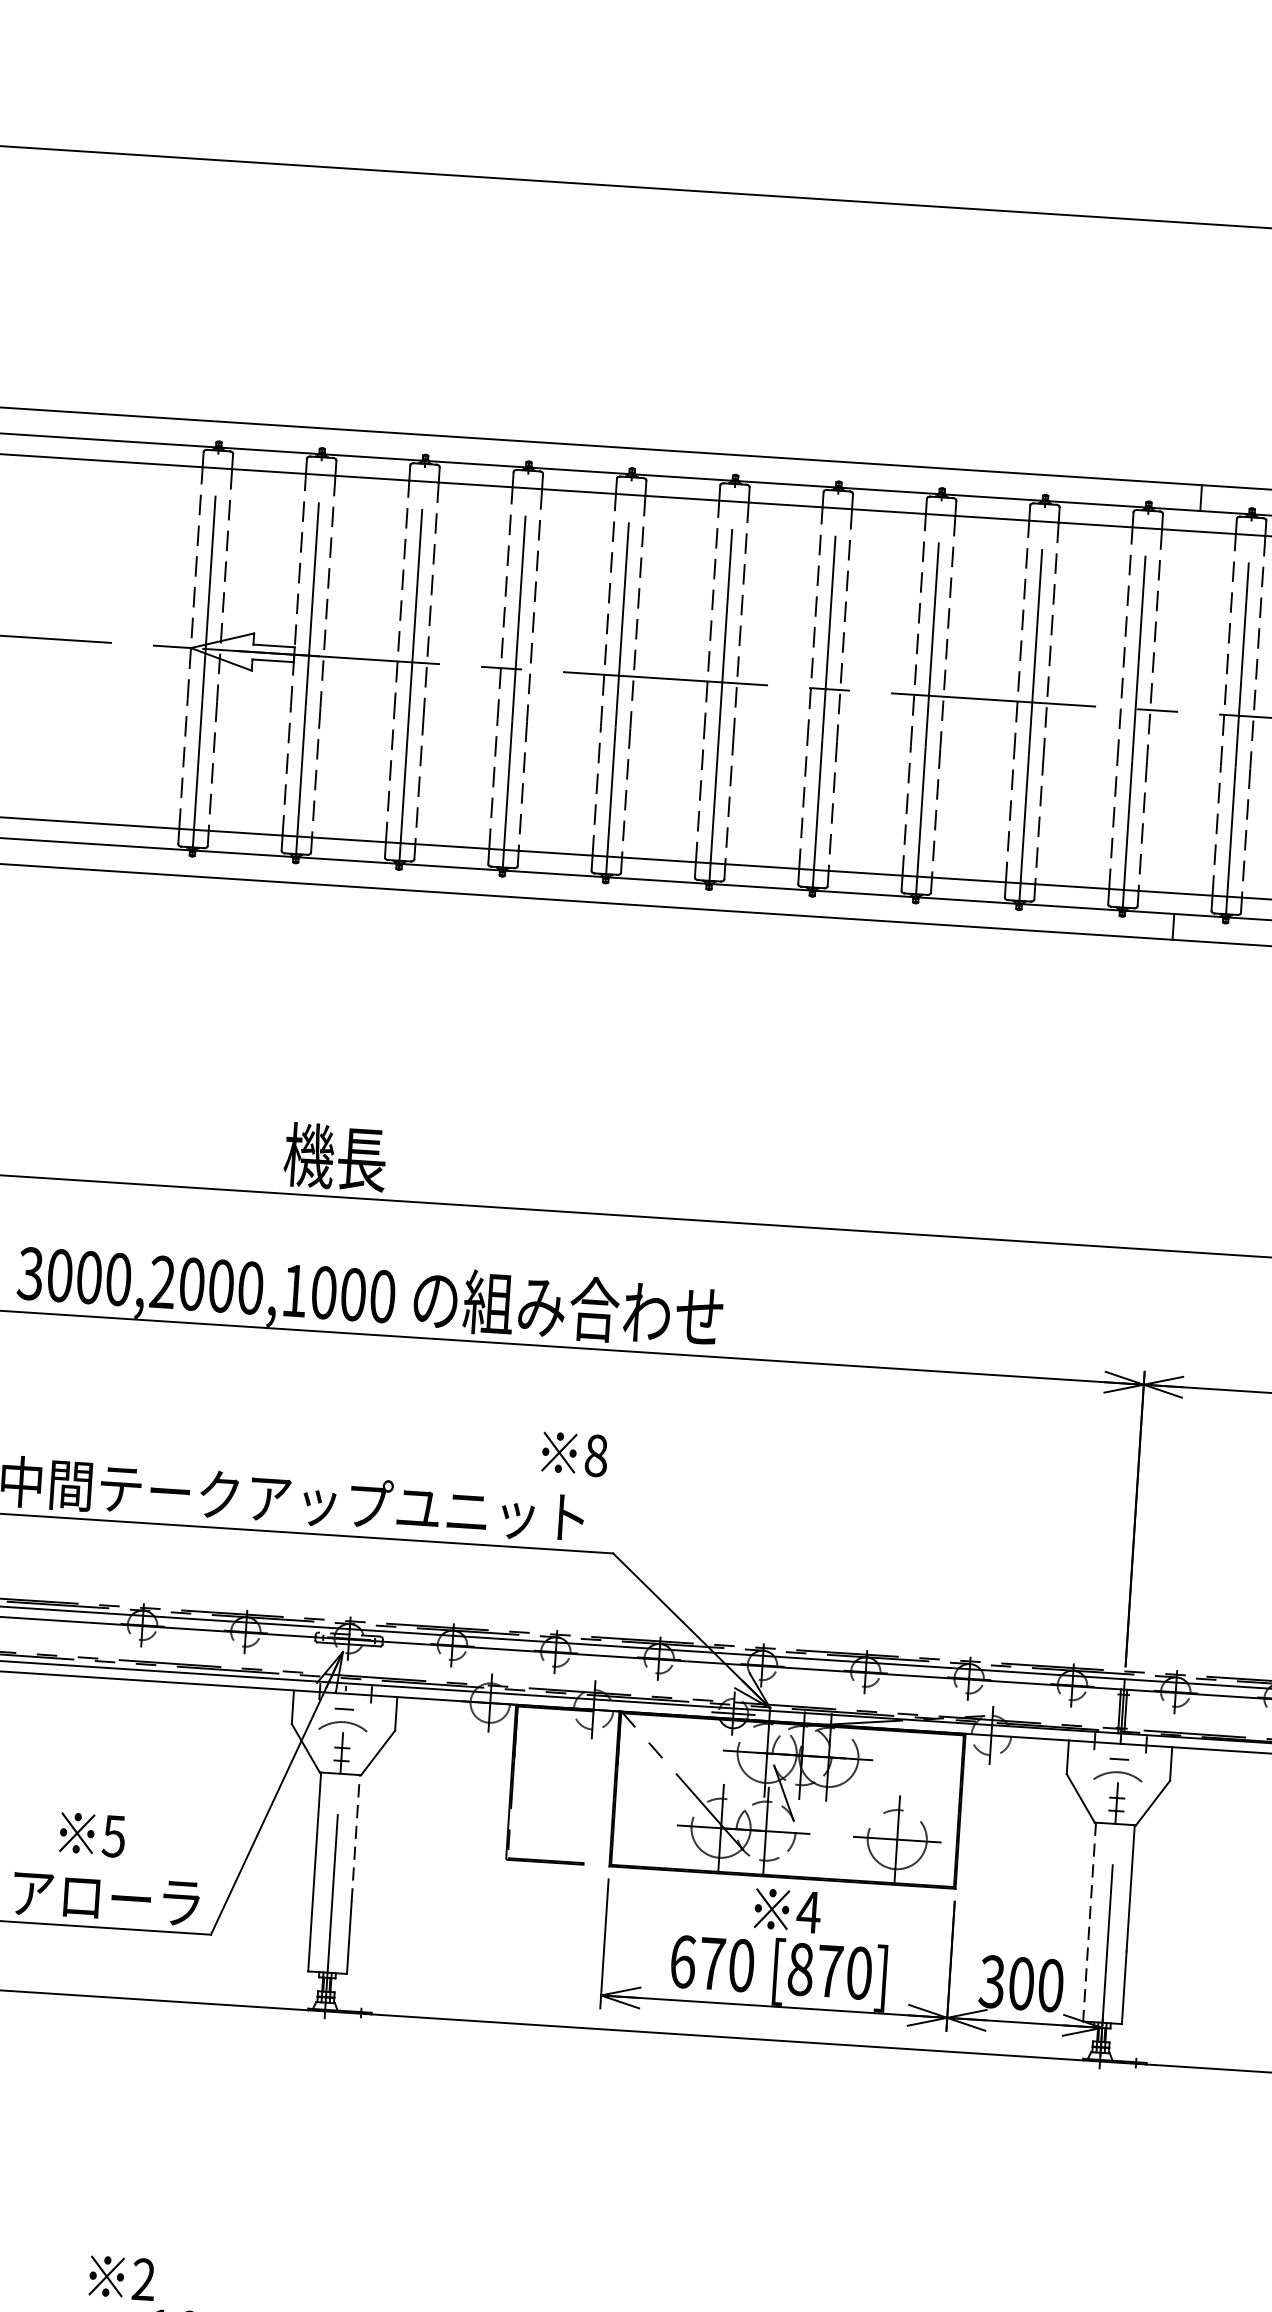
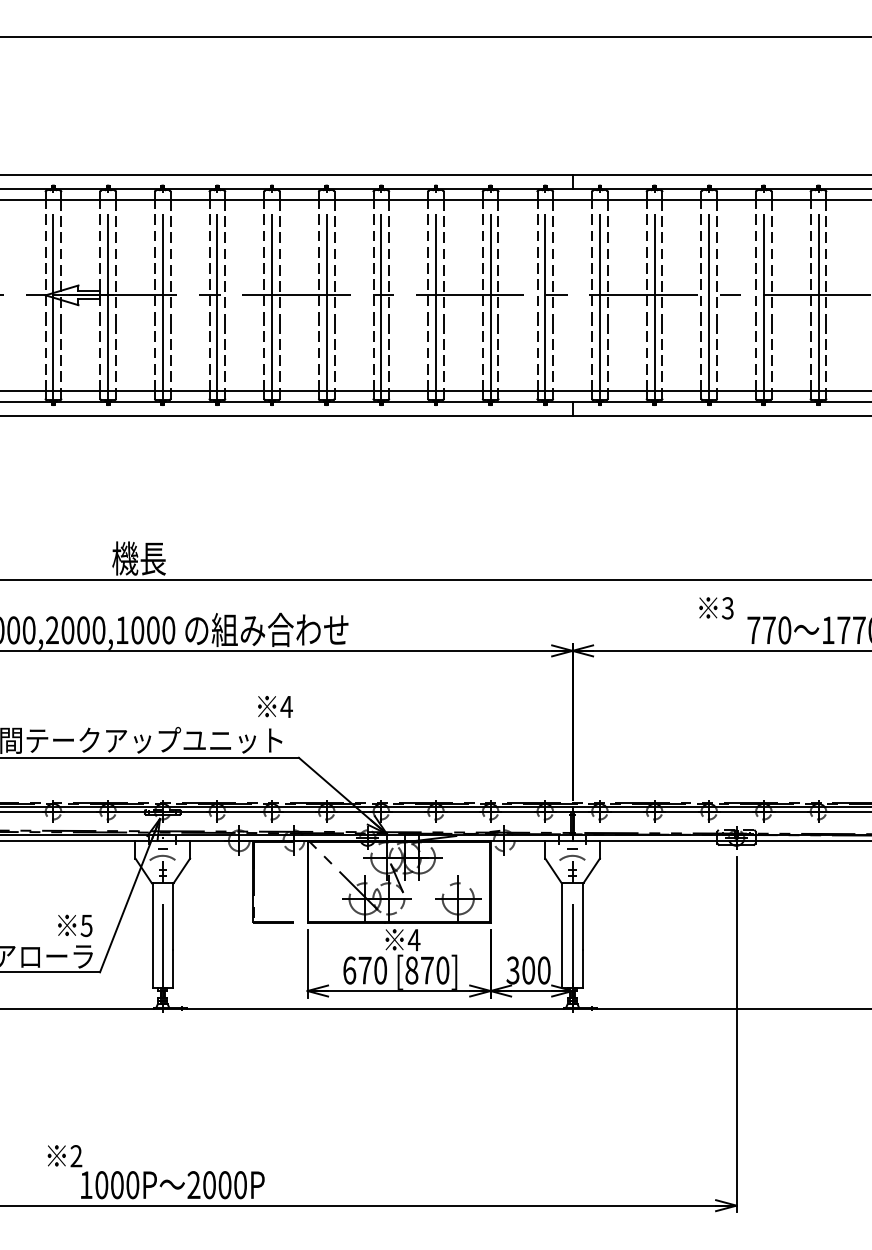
text: (596, 1454) -> (286, 706), 8 -> 4
text: (92, 1834) -> (75, 925), moved
line: (356, 1838) -> (173, 916), dashed -> solid
line: (1089, 1921) -> (562, 935), dashed -> solid

